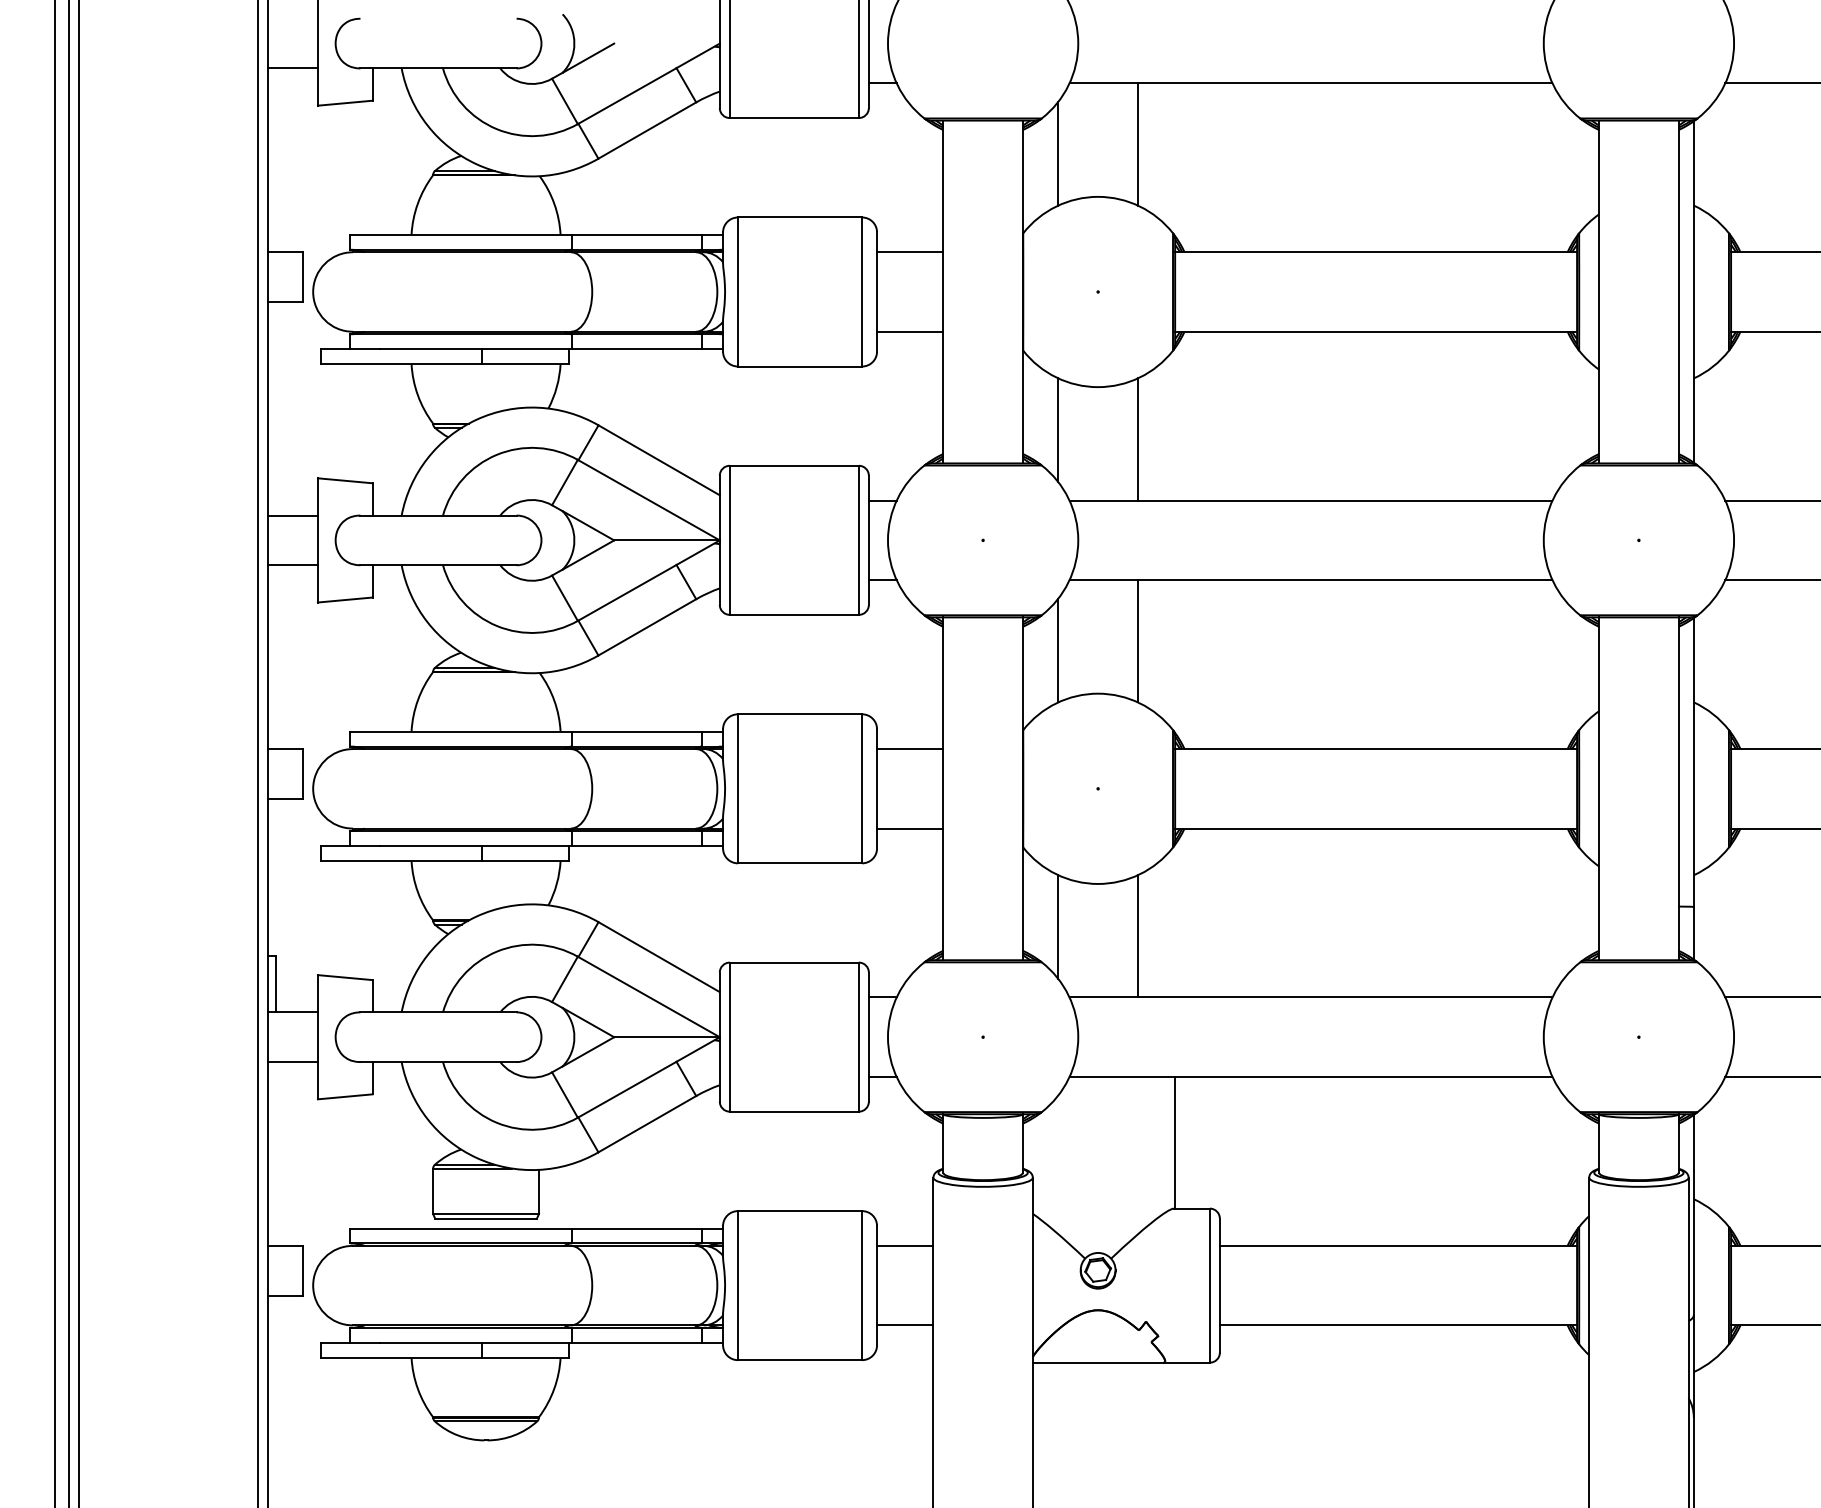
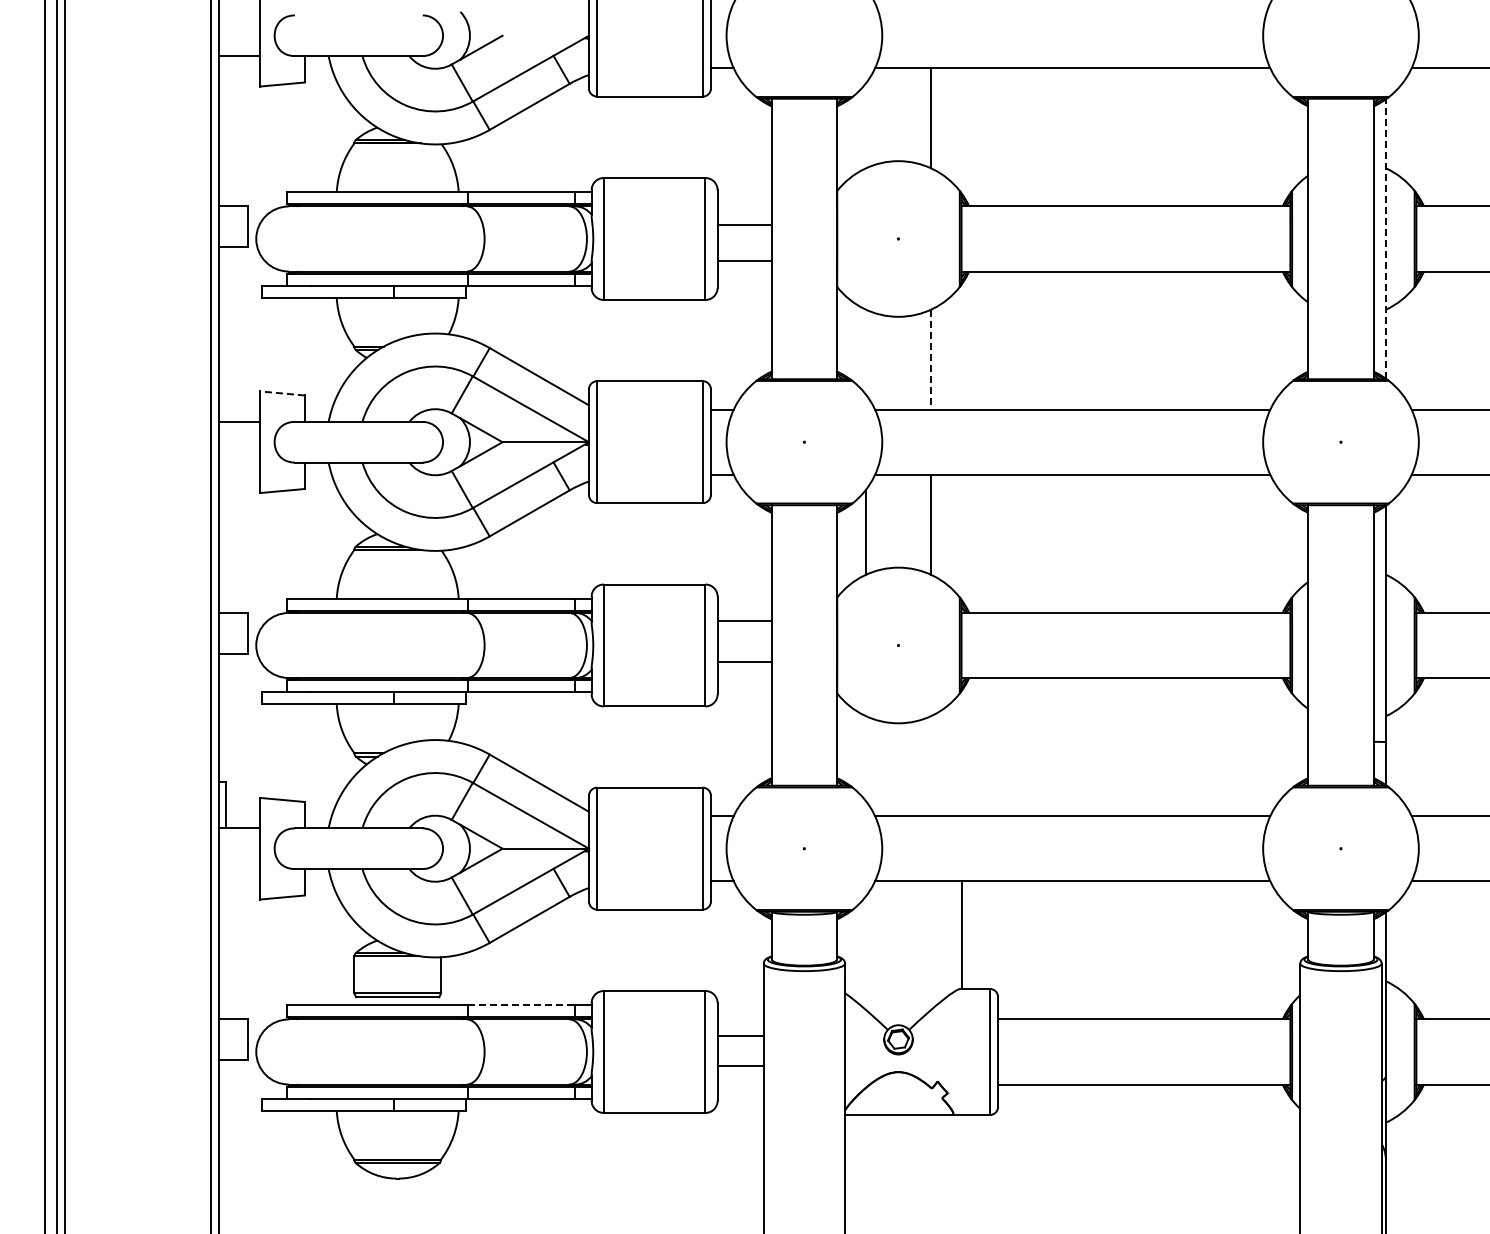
line: (1058, 153) -> (866, 125), removed
line: (909, 252) -> (744, 261), moved
line: (1693, 292) -> (1385, 239), solid -> dashed
line: (909, 331) -> (744, 224), moved
line: (1058, 429) -> (866, 351), removed
line: (1138, 439) -> (931, 359), solid -> dashed
line: (344, 480) -> (281, 393), solid -> dashed
line: (292, 565) -> (239, 462), removed
line: (909, 748) -> (744, 661), moved
line: (909, 829) -> (744, 621), moved
line: (1058, 926) -> (866, 758), removed
line: (1138, 936) -> (931, 766), removed
line: (292, 1062) -> (239, 869), removed
line: (637, 1228) -> (521, 1005), solid -> dashed
line: (905, 1245) -> (740, 1066), moved
line: (905, 1325) -> (740, 1035), moved

